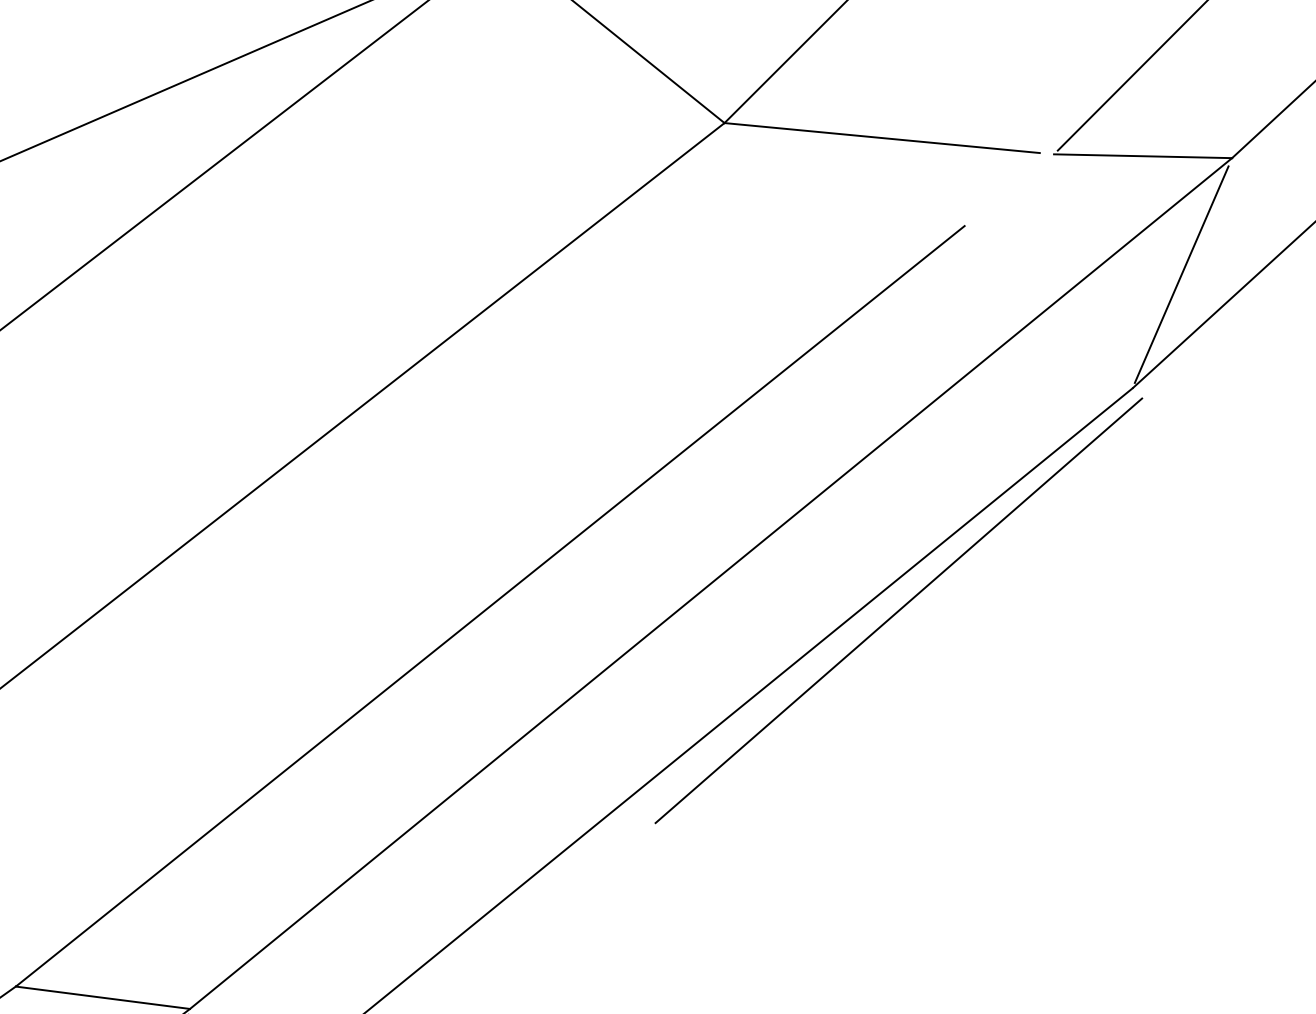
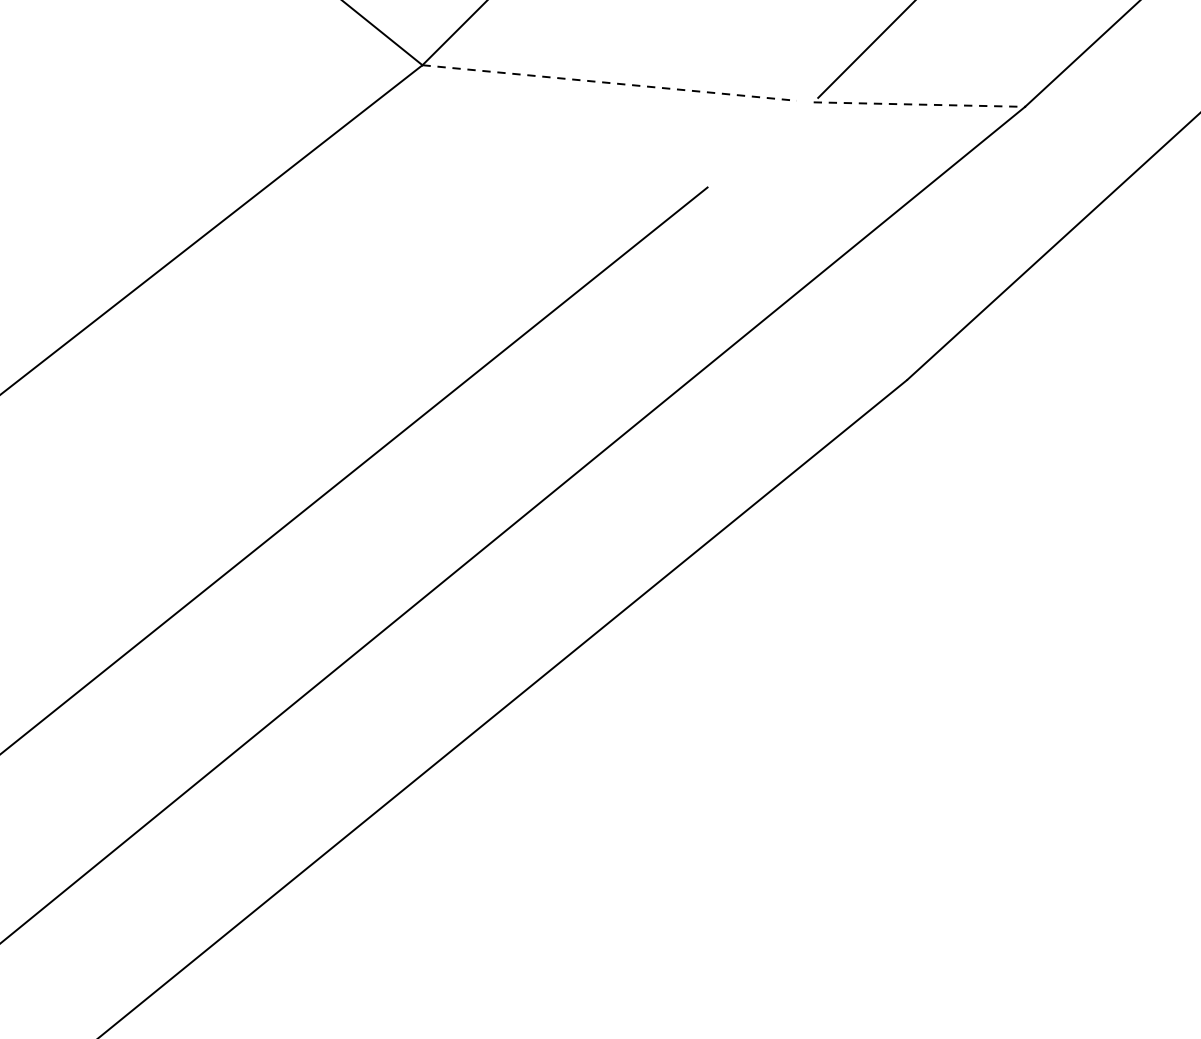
line: (882, 138) -> (610, 83), solid -> dashed
line: (1143, 156) -> (919, 104), solid -> dashed
line: (1181, 274) -> (965, 245), removed
line: (898, 610) -> (629, 643), removed

